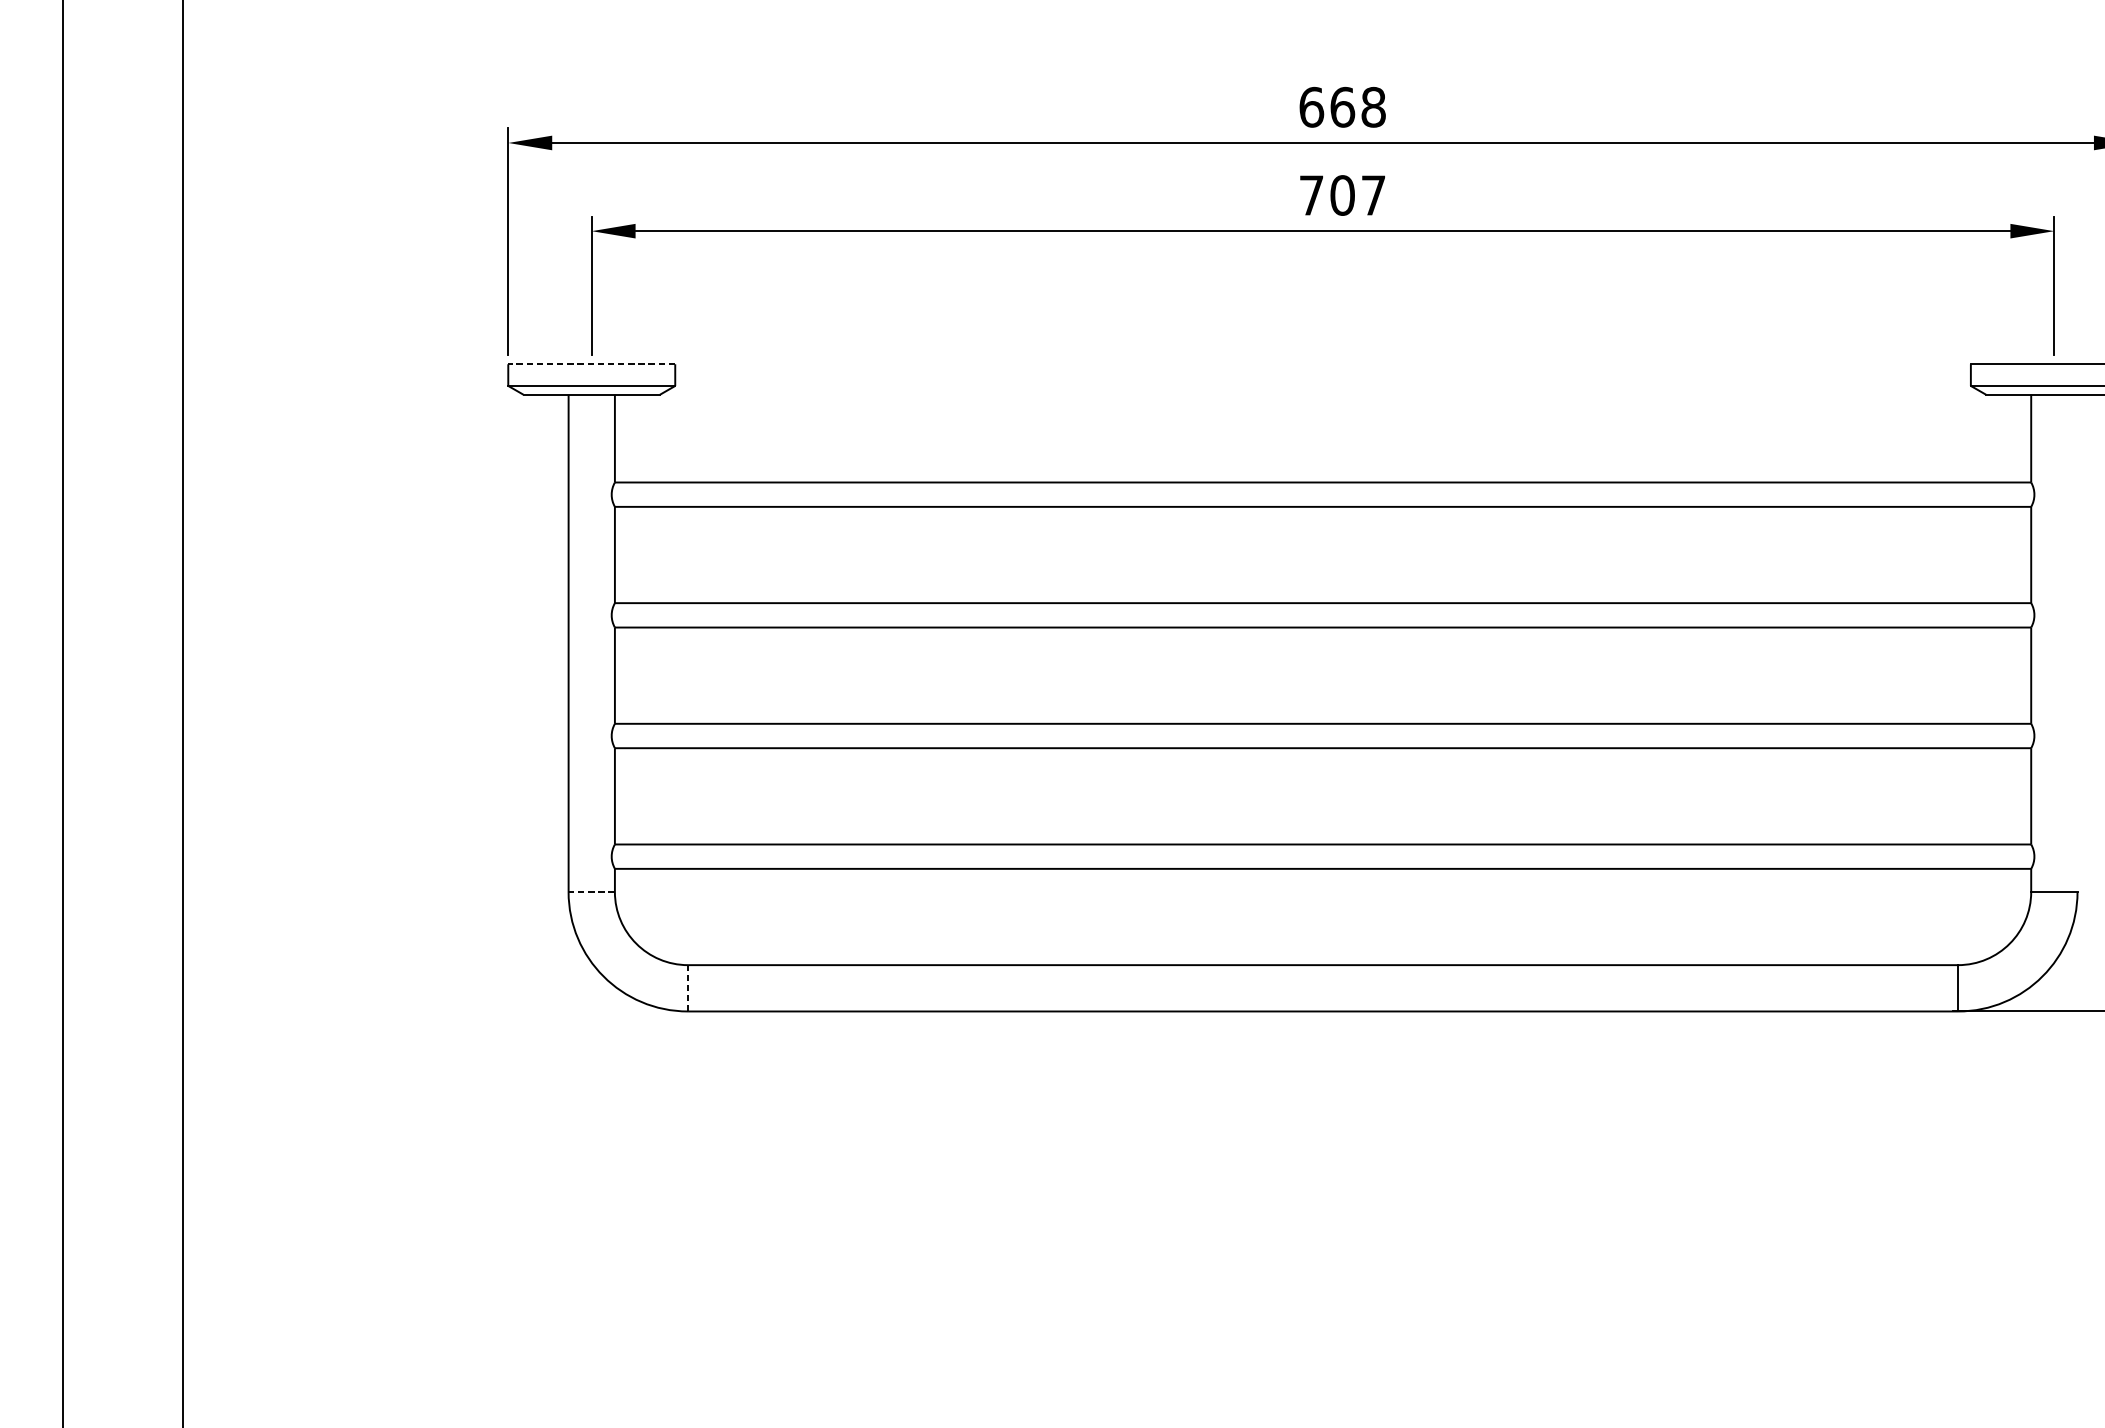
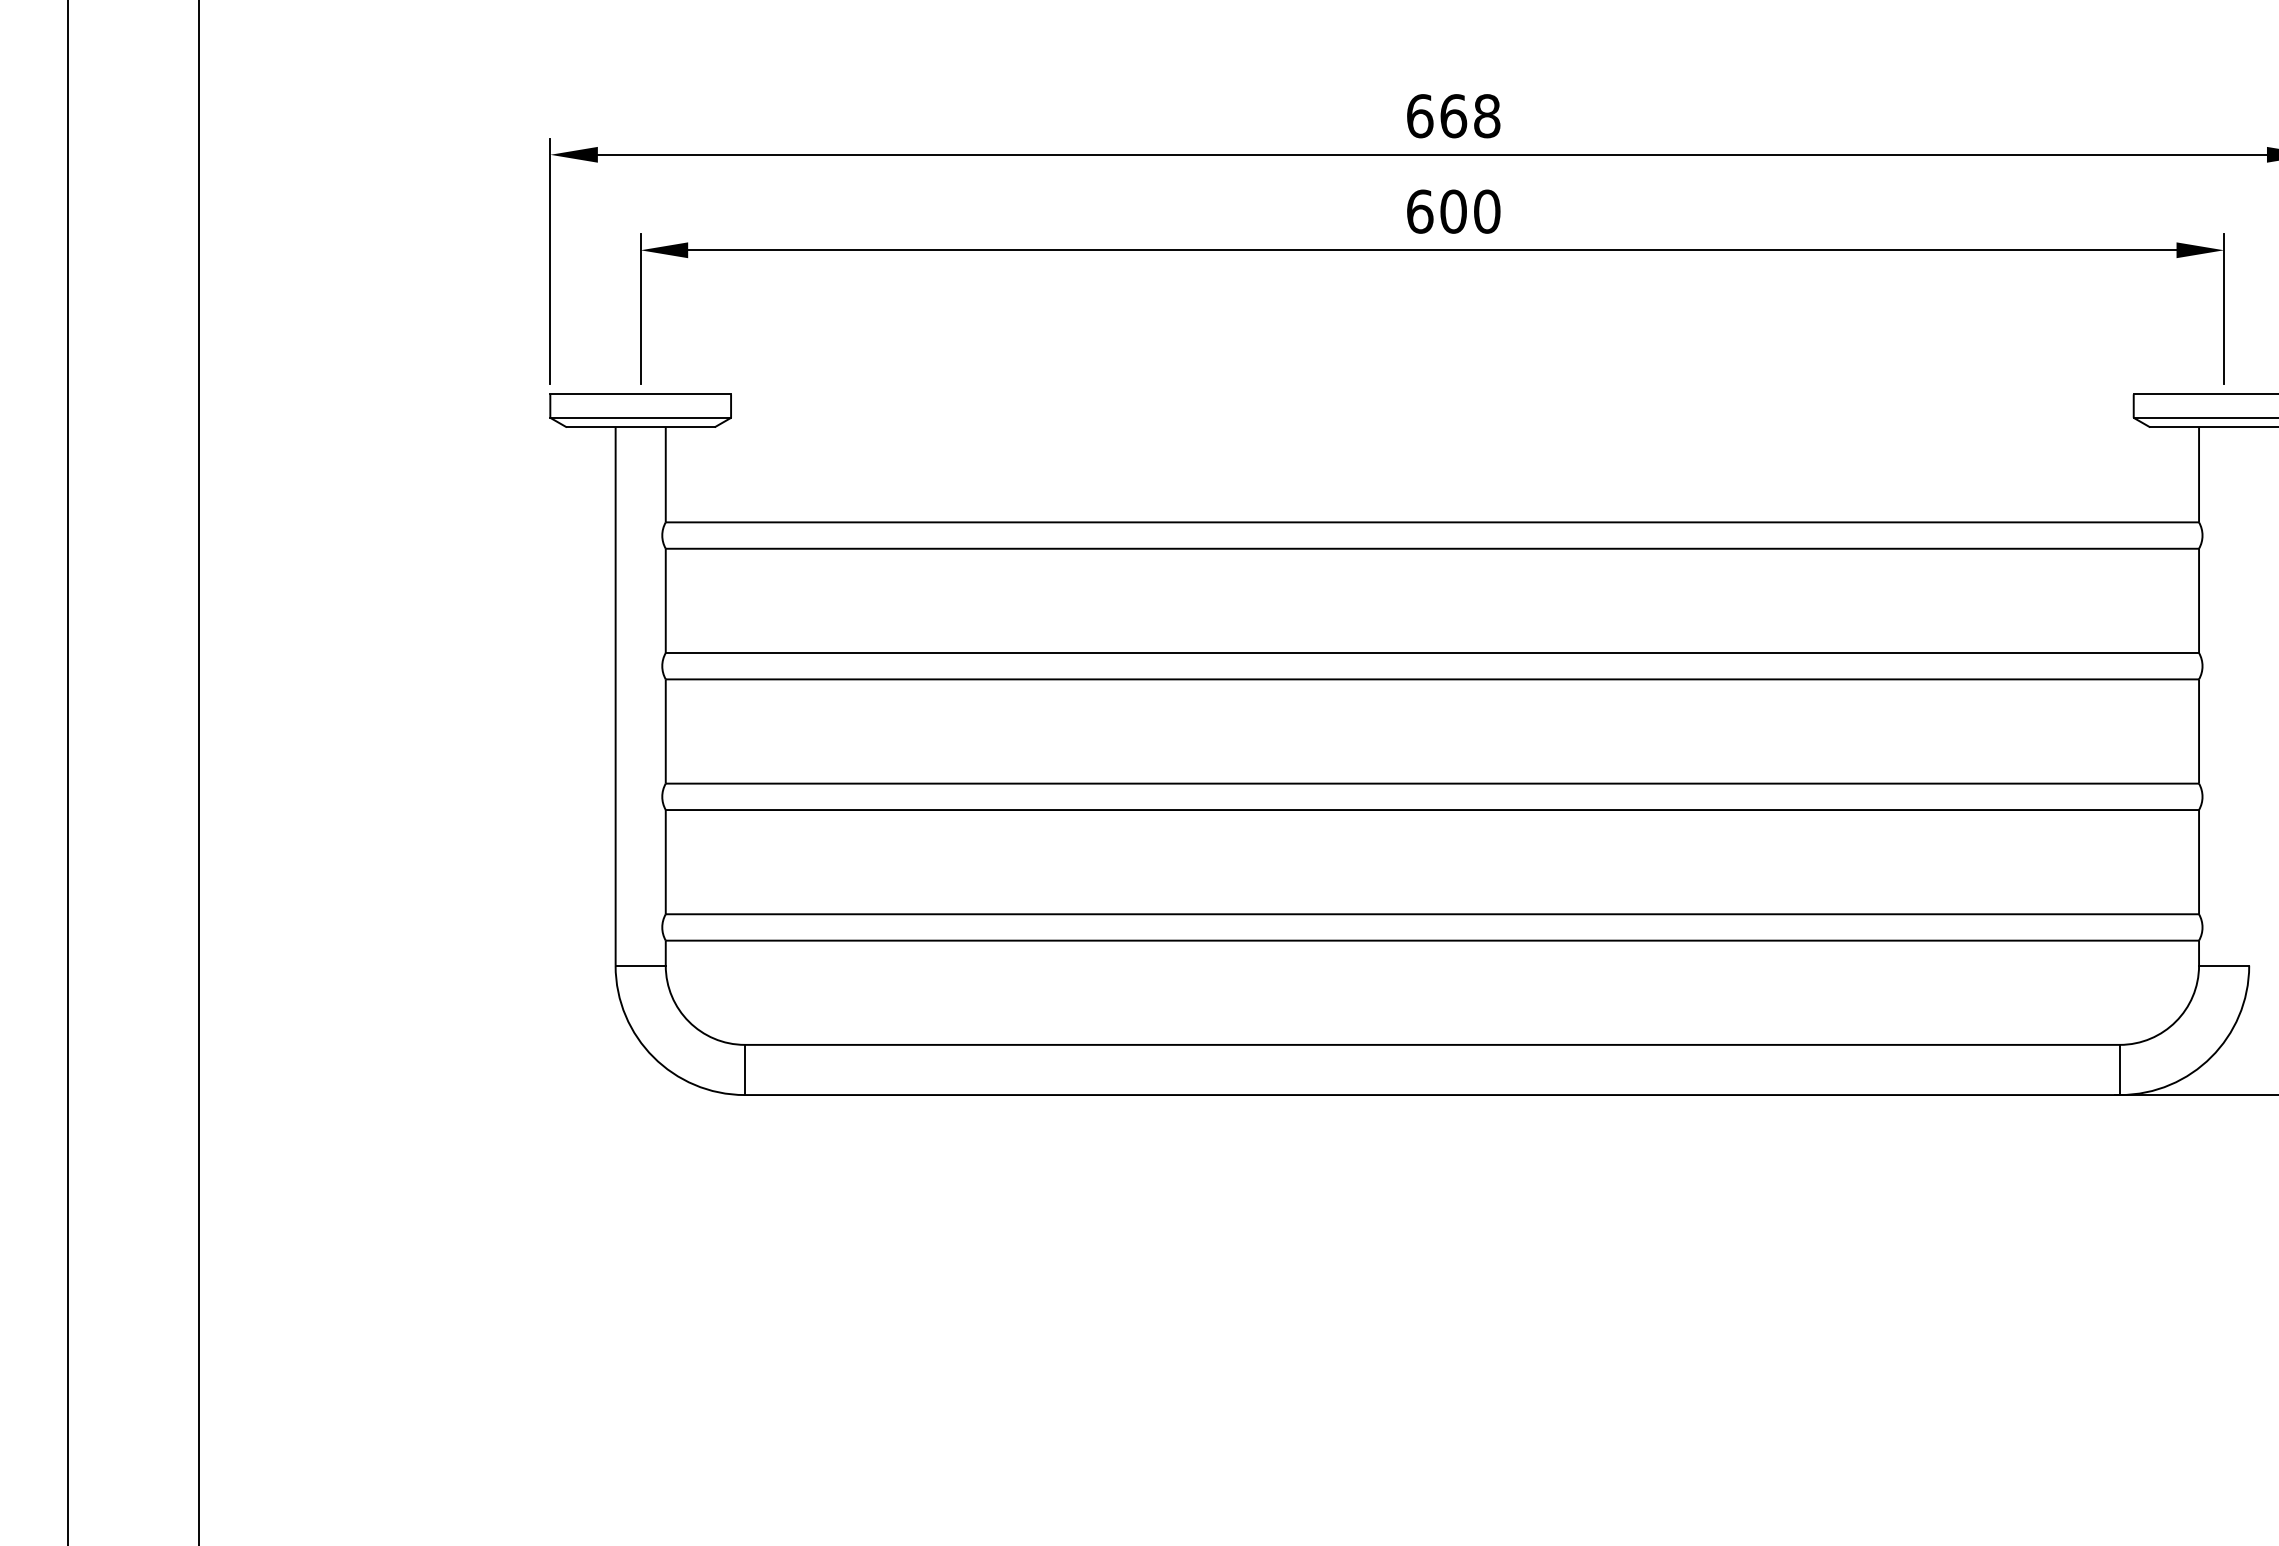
text: (1342, 195) -> (1453, 211), 707 -> 600
line: (591, 364) -> (640, 394), dashed -> solid
line: (591, 891) -> (640, 965), dashed -> solid
line: (687, 987) -> (744, 1069), dashed -> solid

